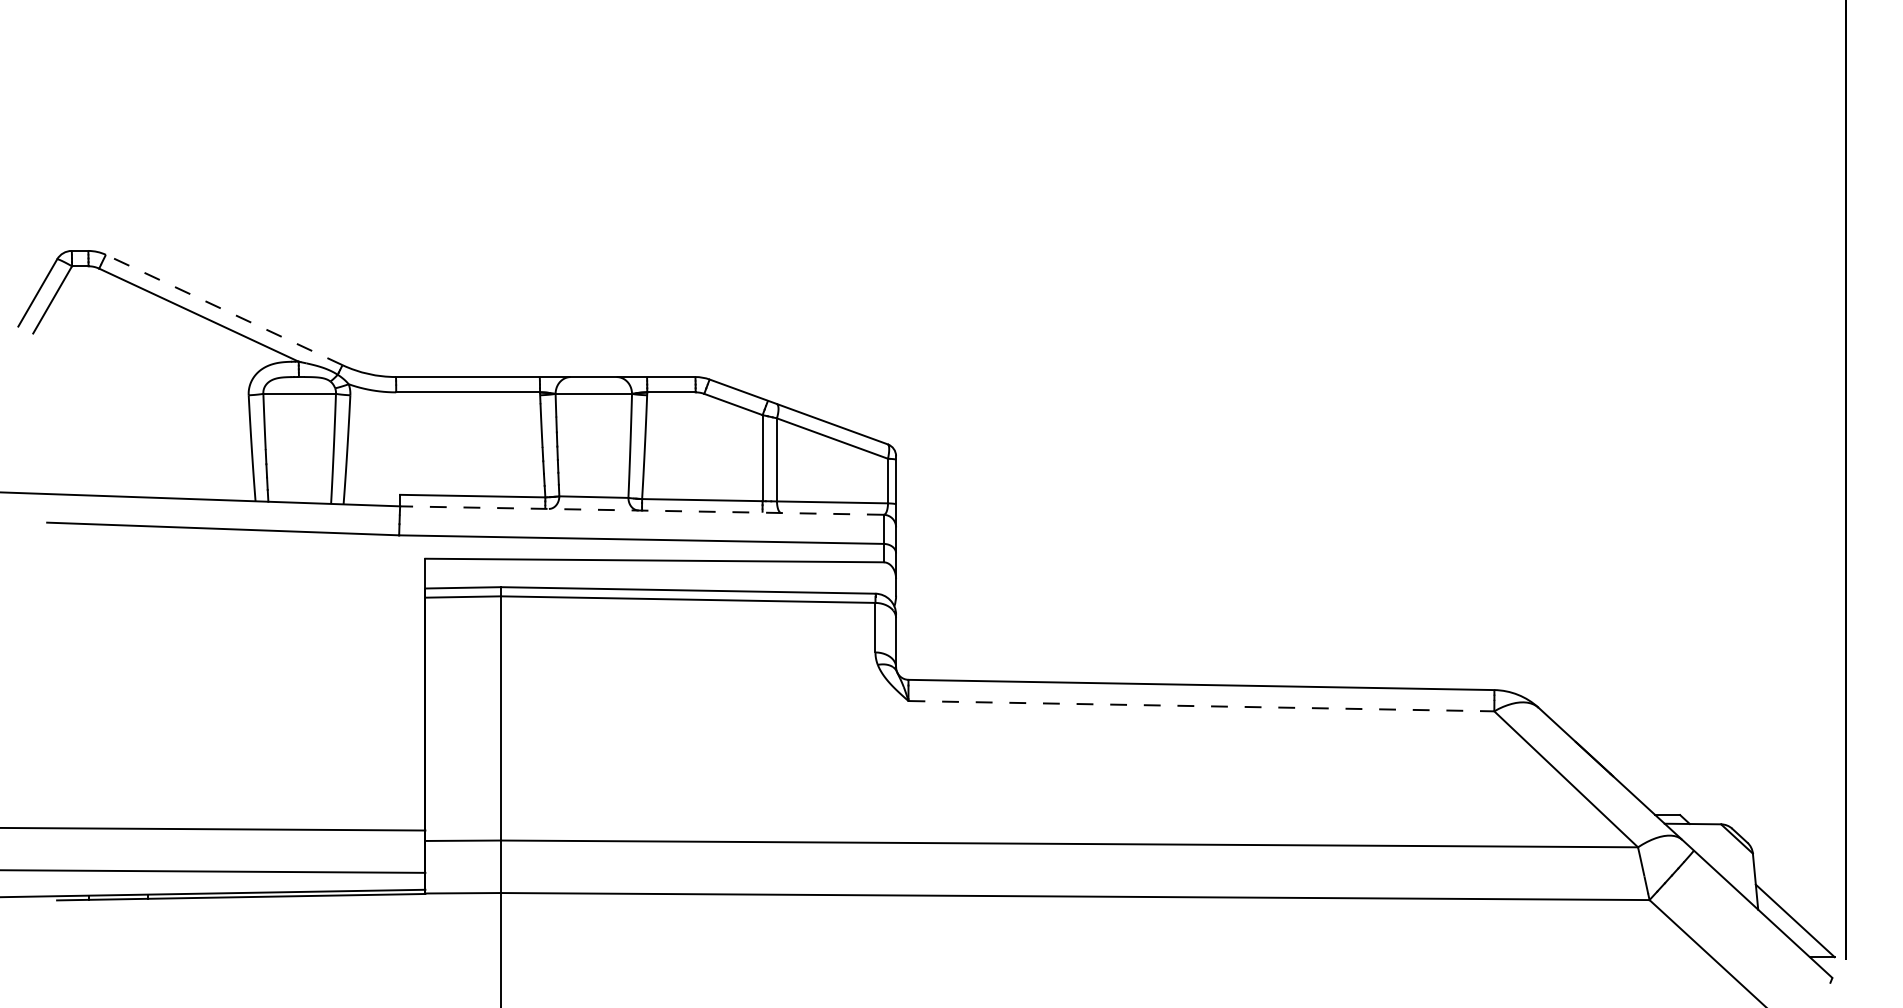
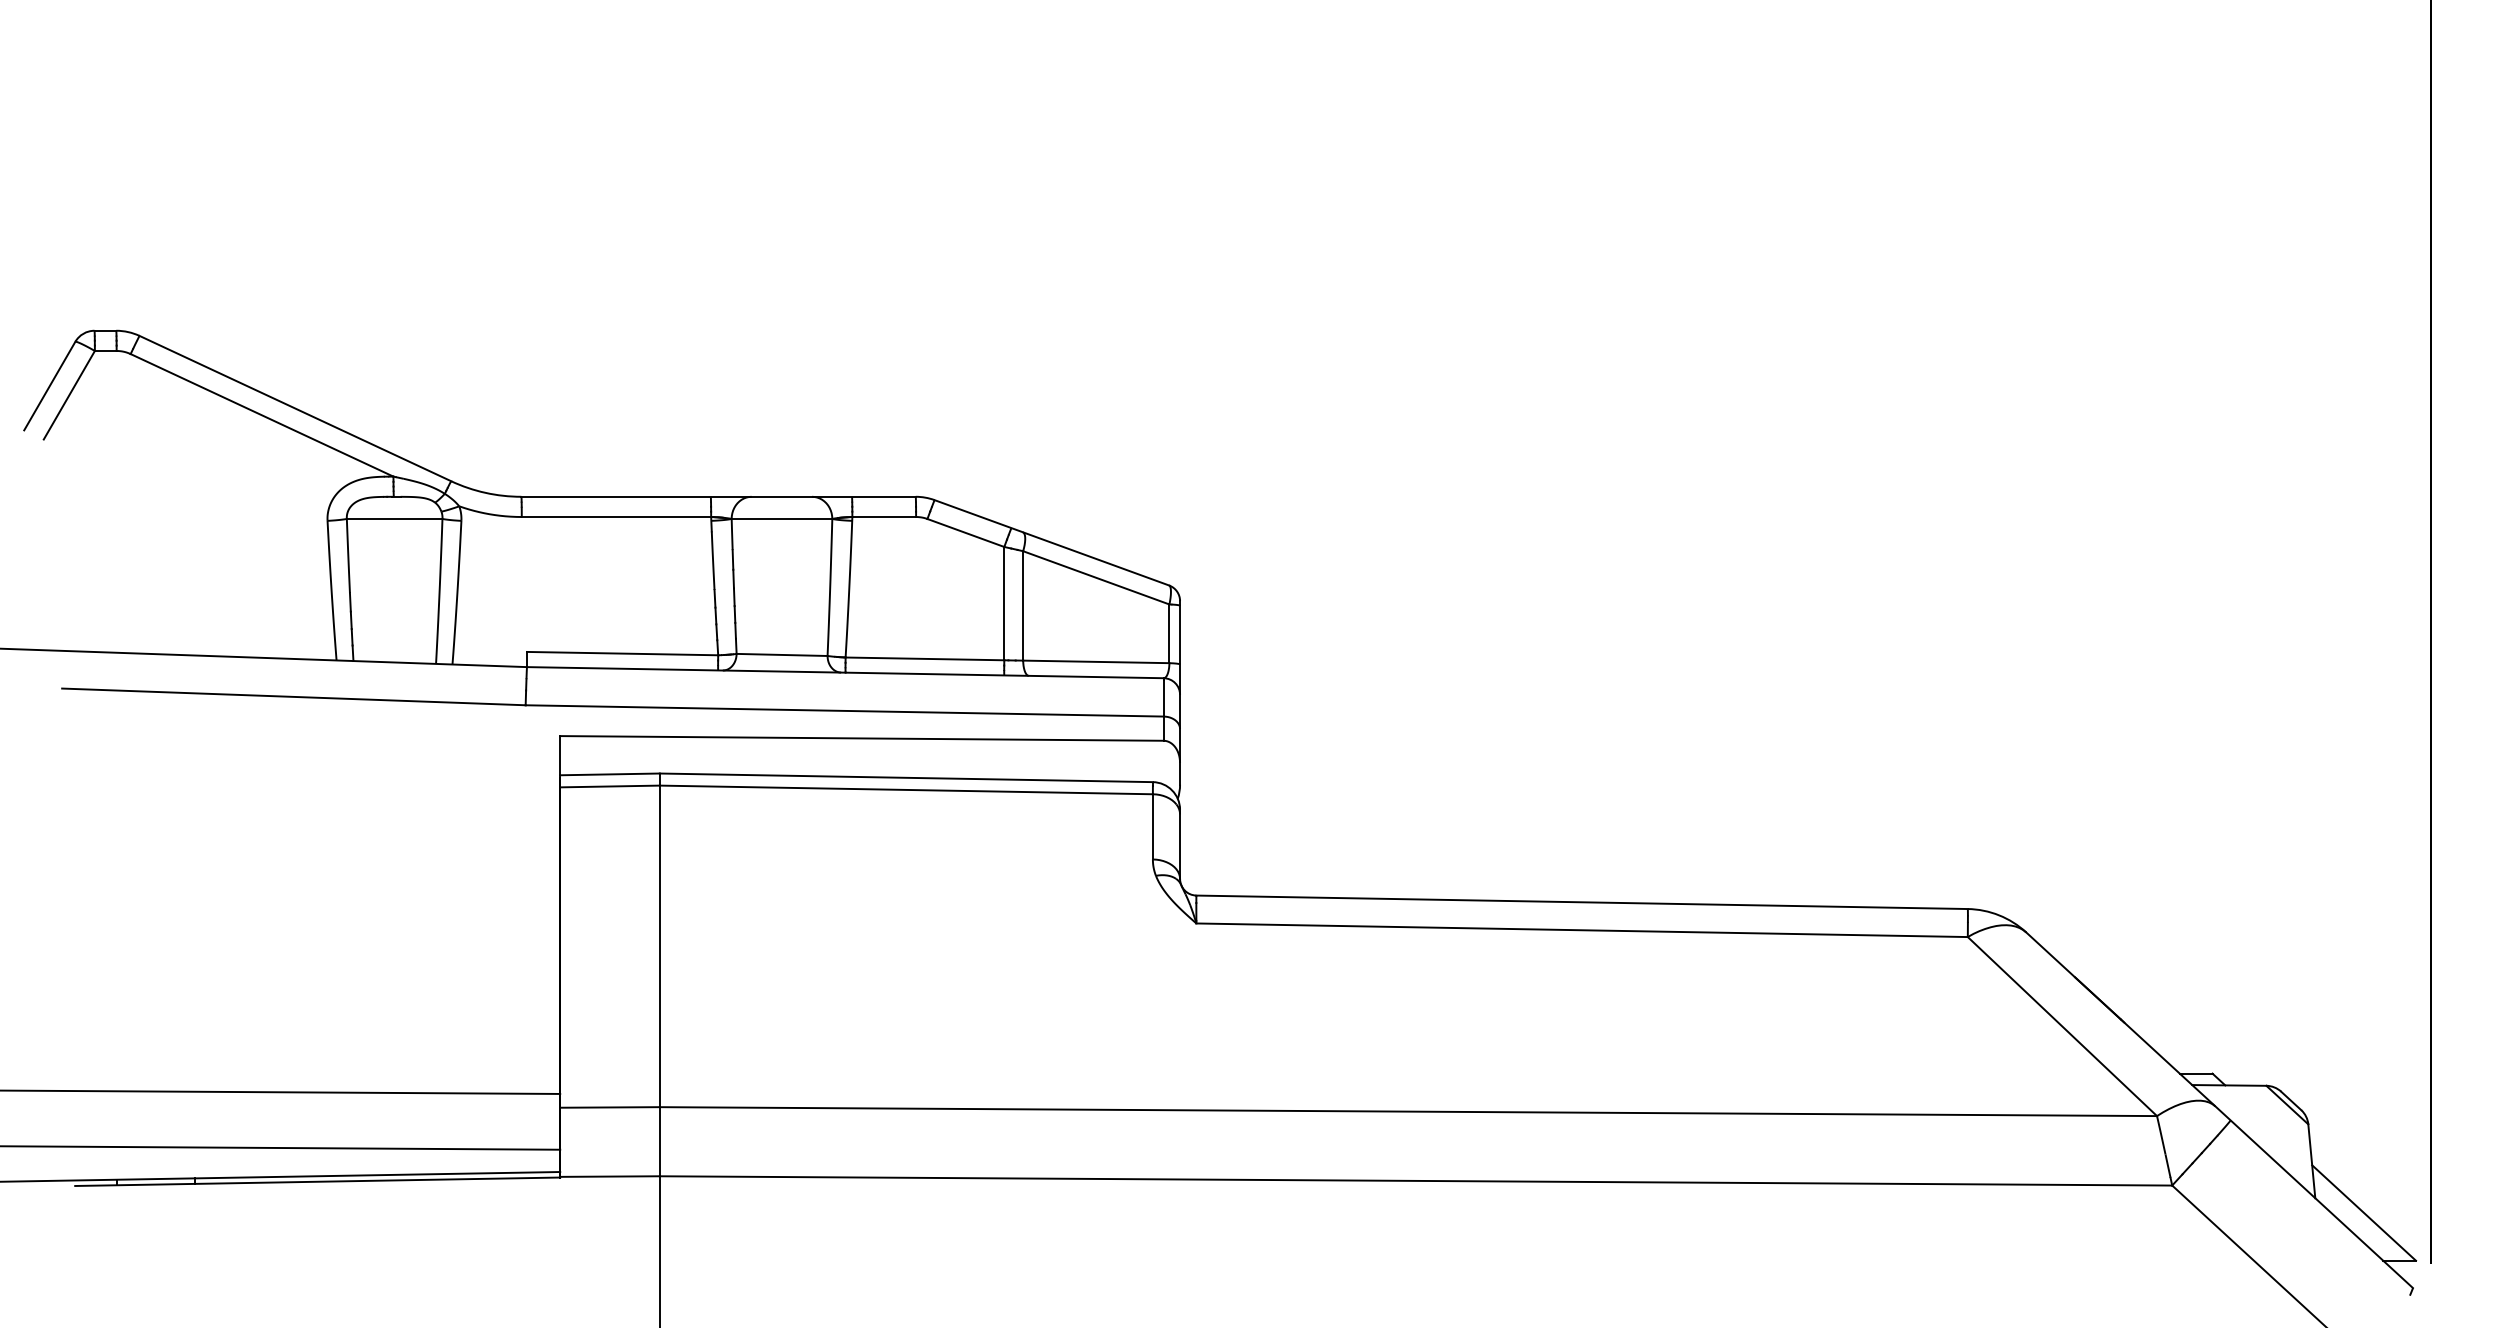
line: (224, 309) -> (295, 408), dashed -> solid
line: (641, 510) -> (844, 672), dashed -> solid
line: (1201, 706) -> (1582, 930), dashed -> solid

